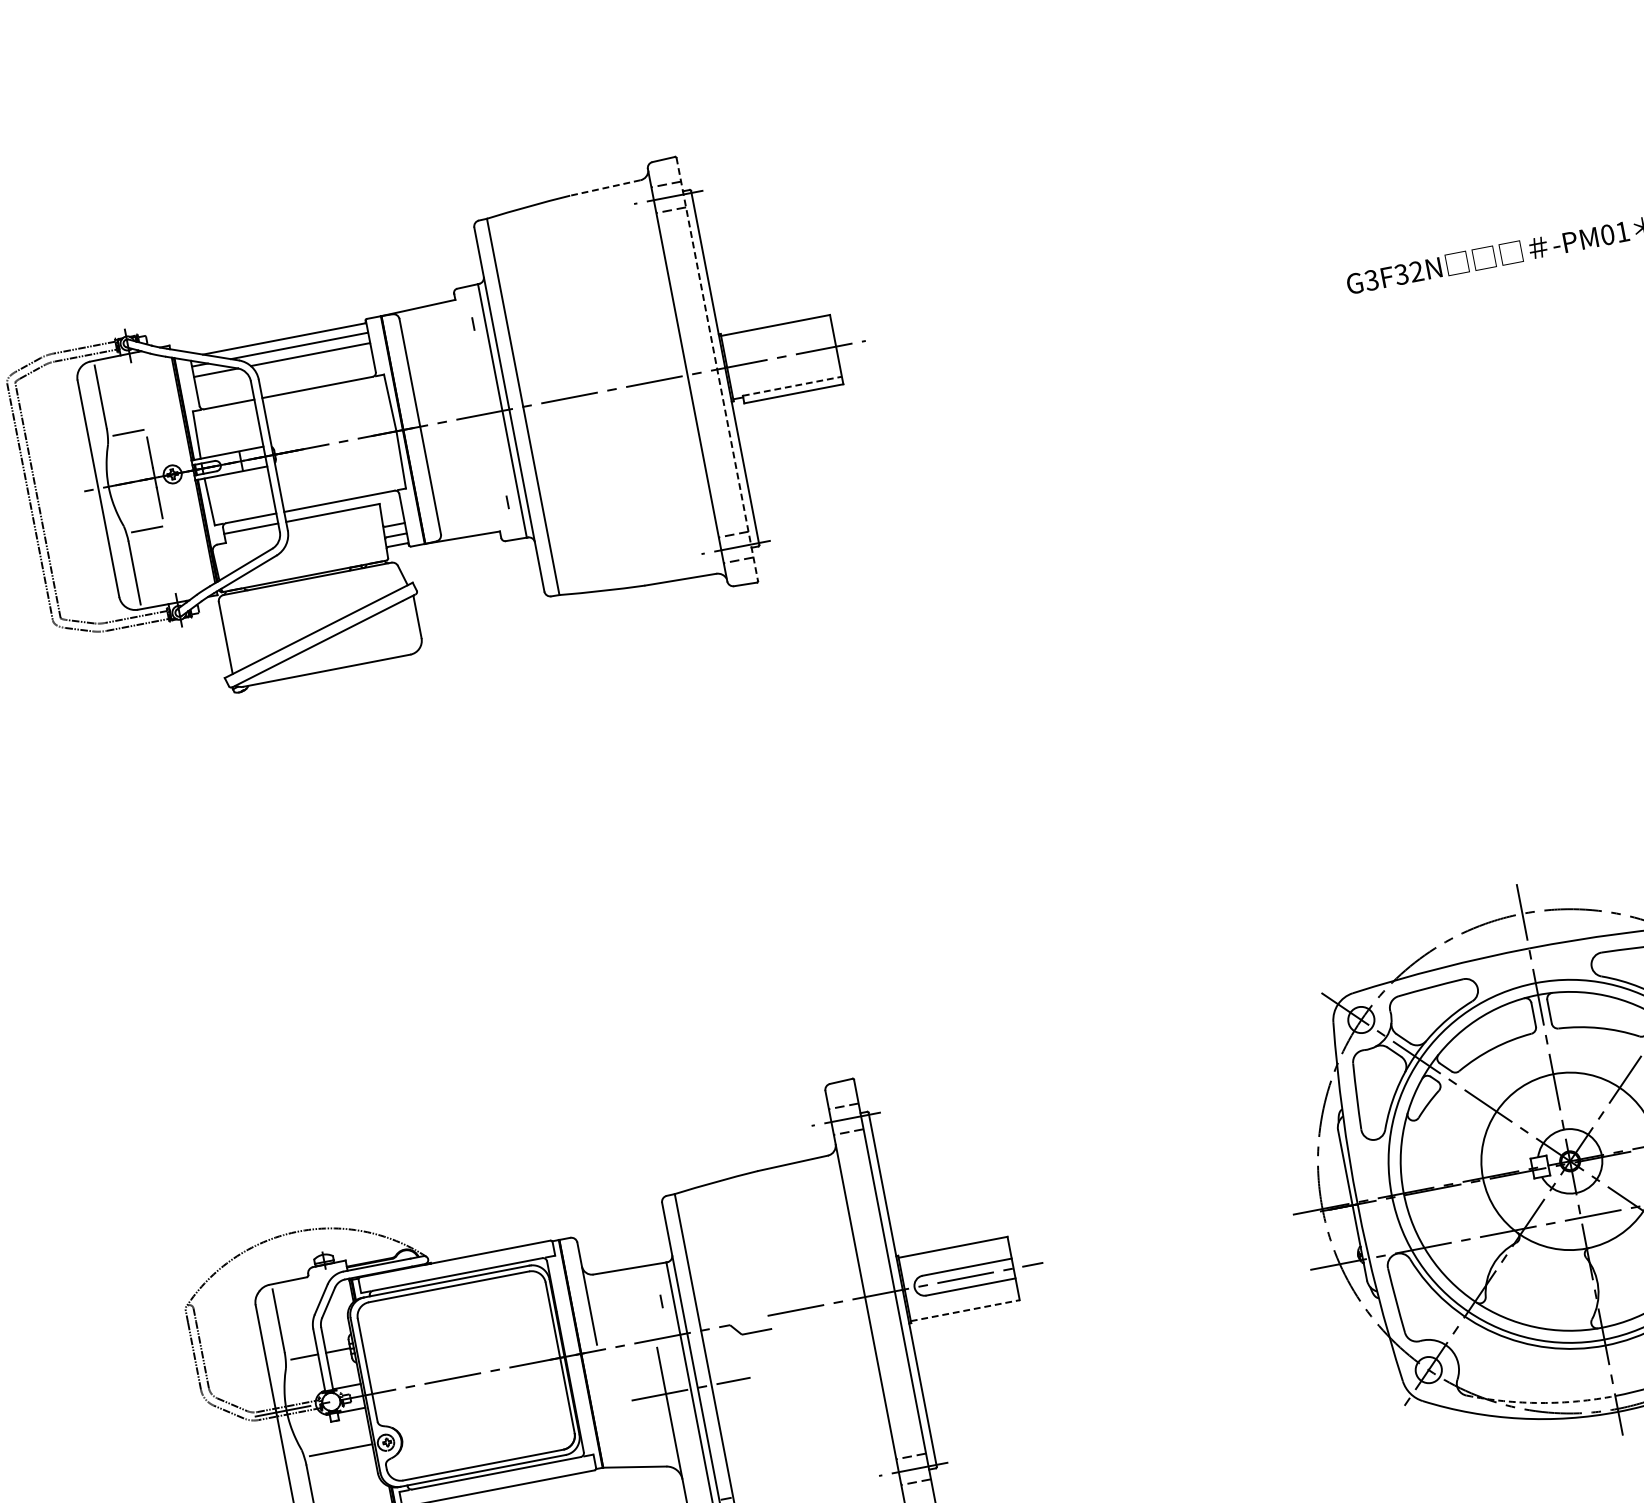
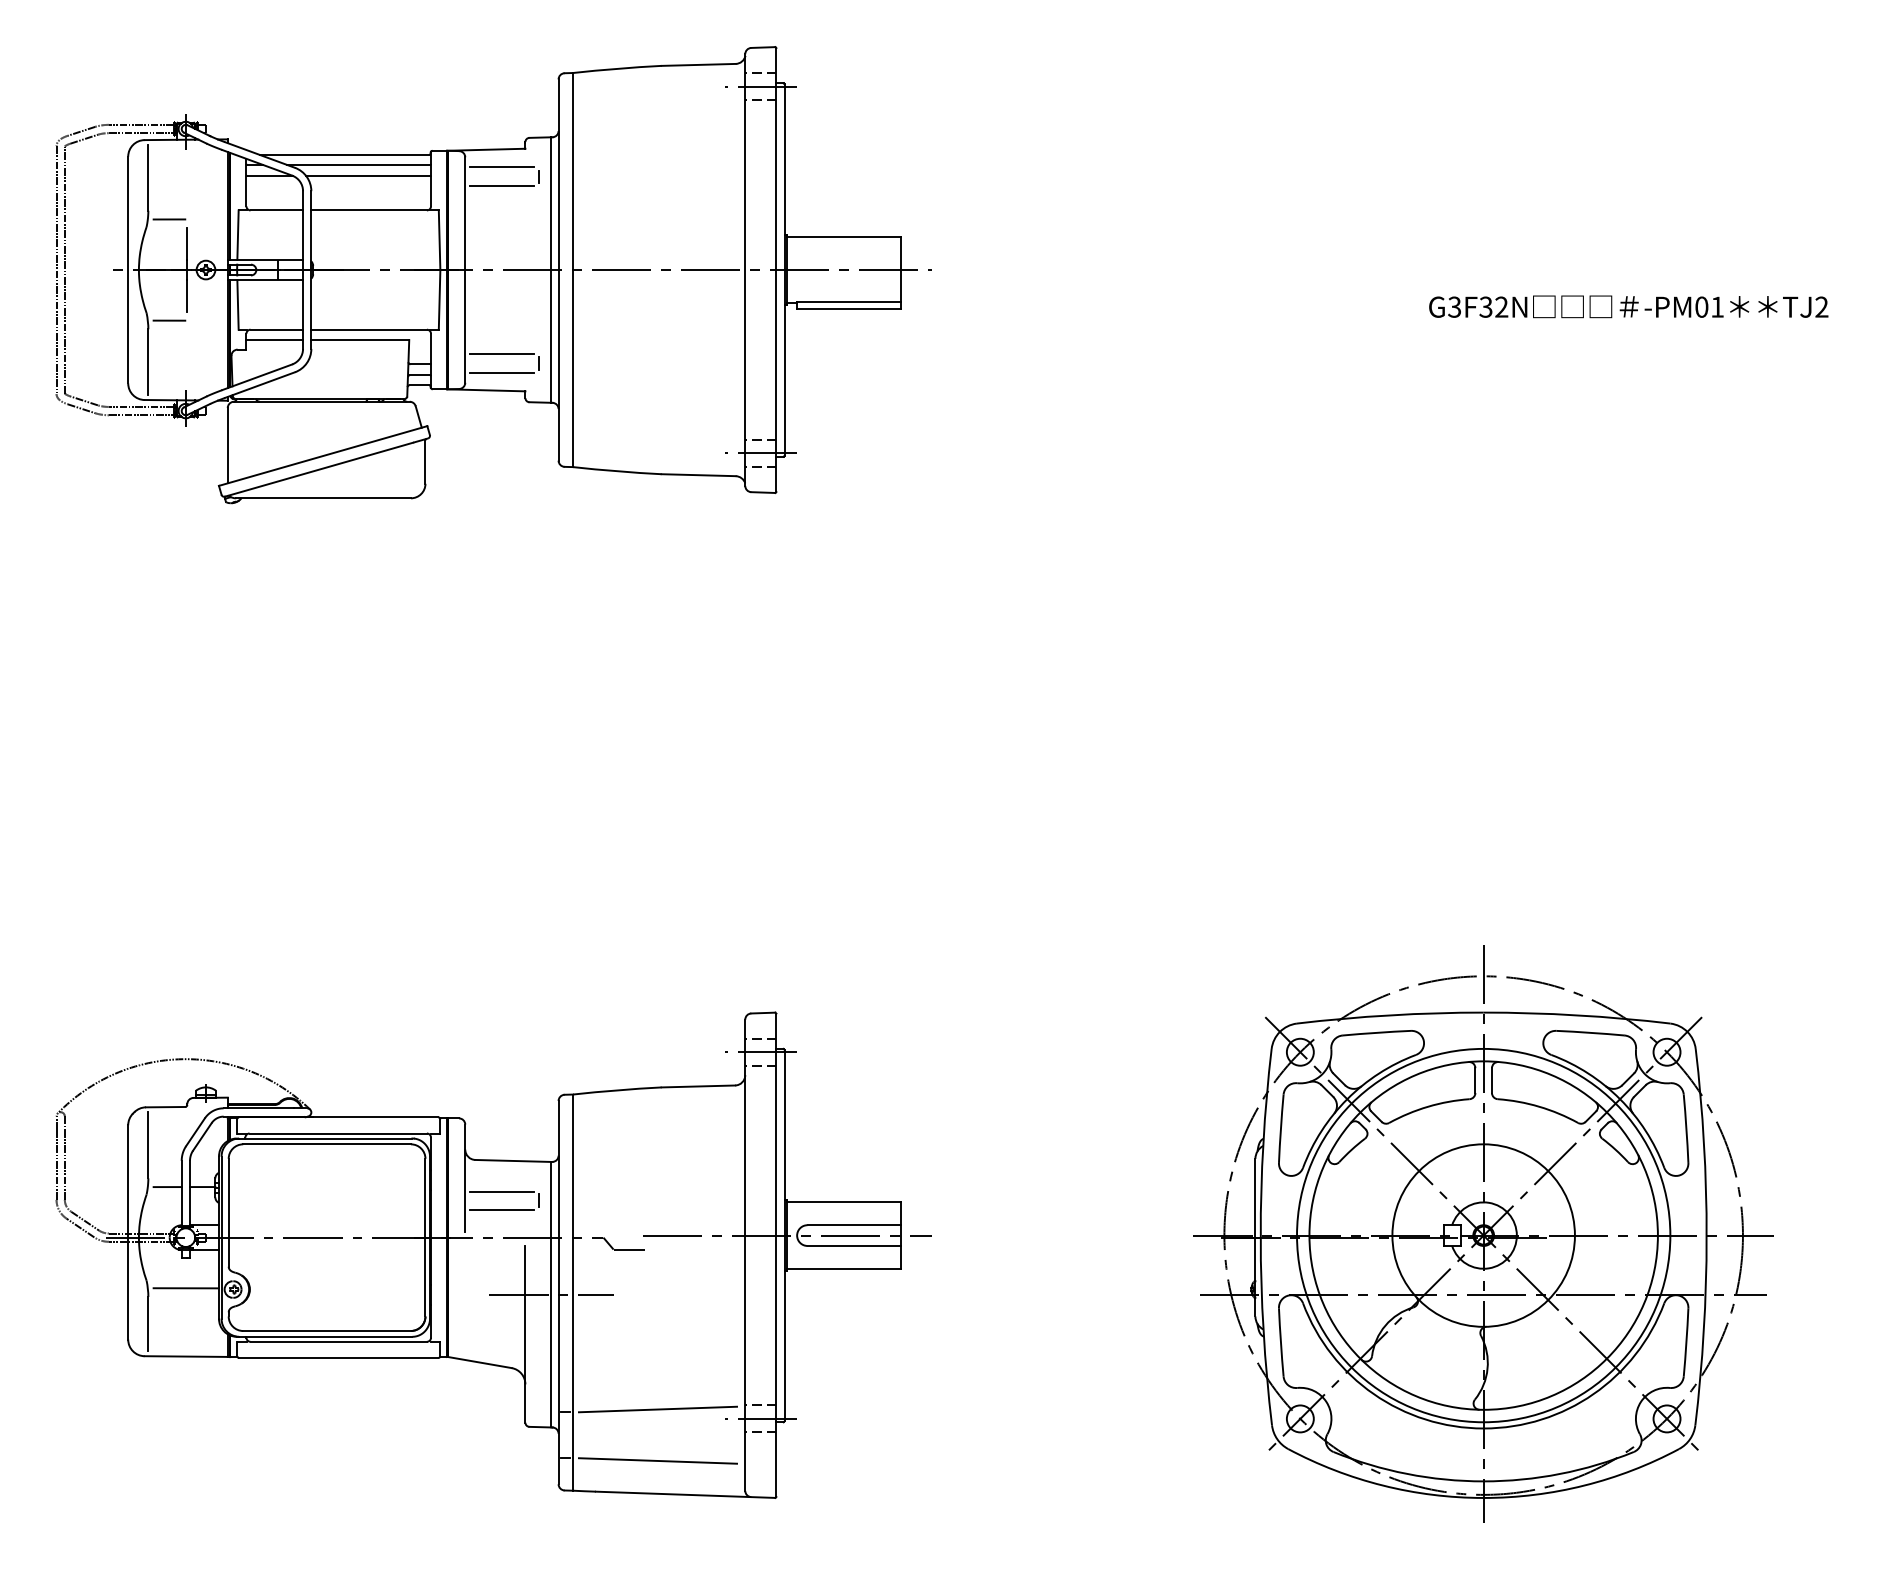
line: (605, 187) -> (698, 64), dashed -> solid
line: (435, 322) -> (501, 167), added
line: (439, 339) -> (501, 185), added
line: (717, 369) -> (776, 270), dashed -> solid
line: (791, 386) -> (848, 301), dashed -> solid
line: (470, 500) -> (501, 354), added
line: (473, 517) -> (501, 372), added
line: (624, 1300) -> (501, 1192), added
line: (965, 1310) -> (844, 1268), dashed -> solid
line: (627, 1317) -> (501, 1209), added
arc: (1541, 1402) -> (1407, 1473), dashed -> solid
line: (813, 1479) -> (657, 1409), added

